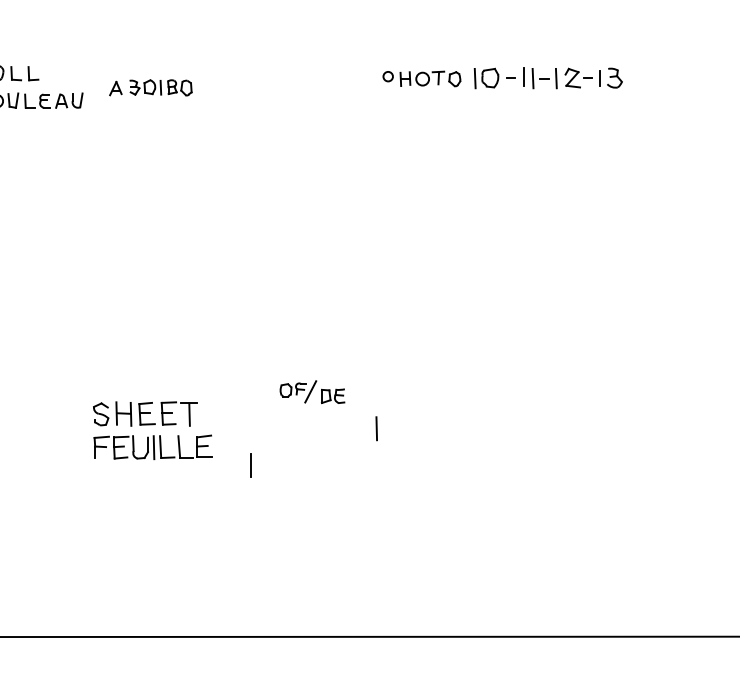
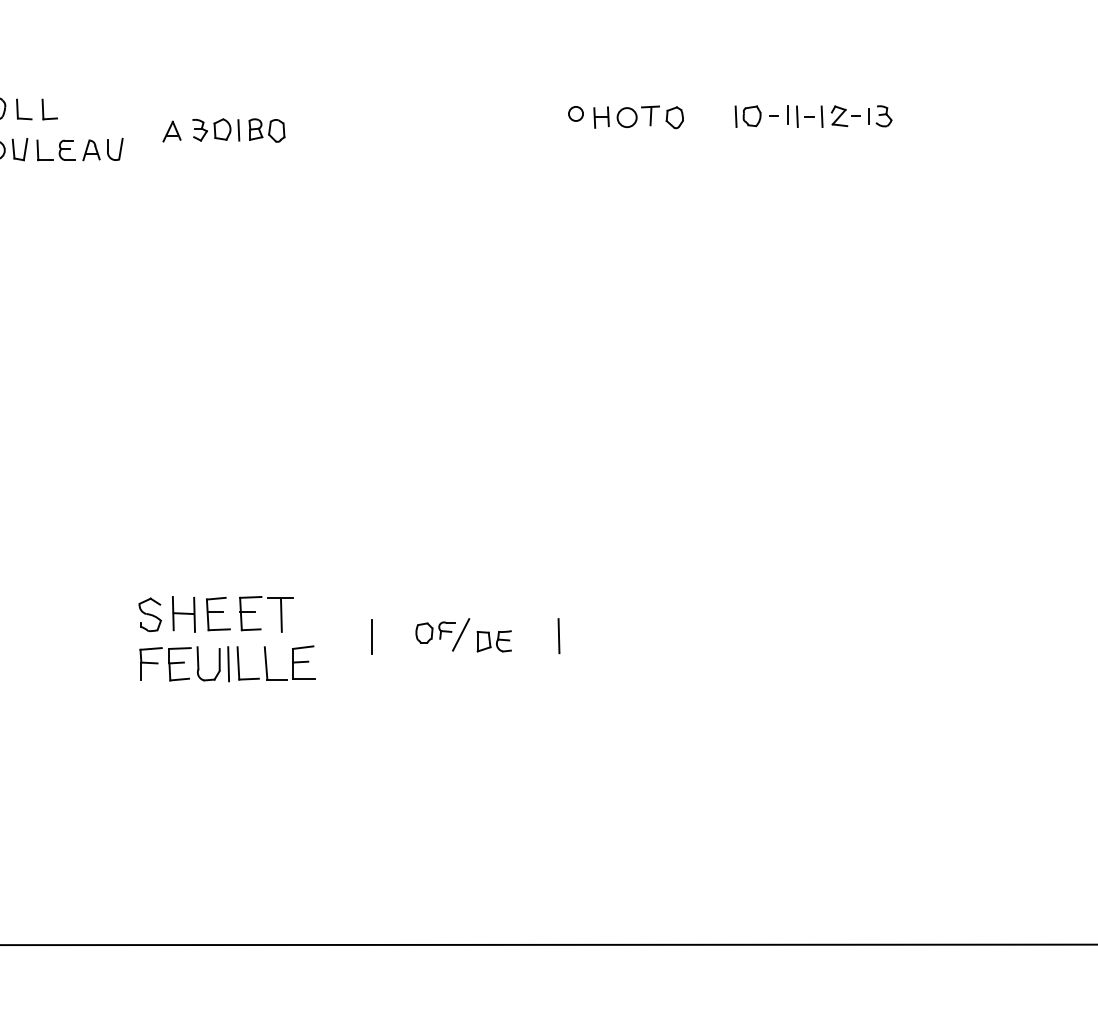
part: (548, 78) -> (813, 116), size x0.71
part: (312, 392) -> (463, 635), moved
line: (250, 465) -> (371, 637), moved

